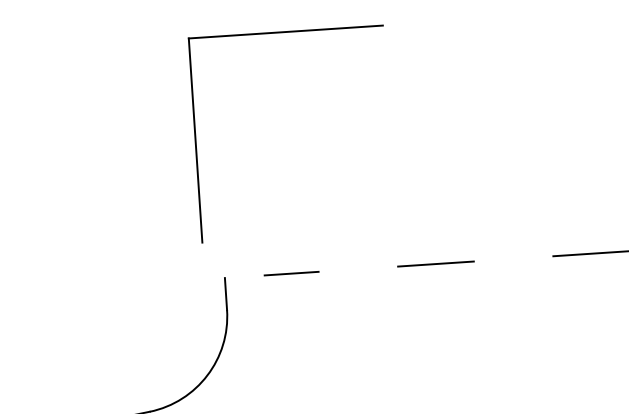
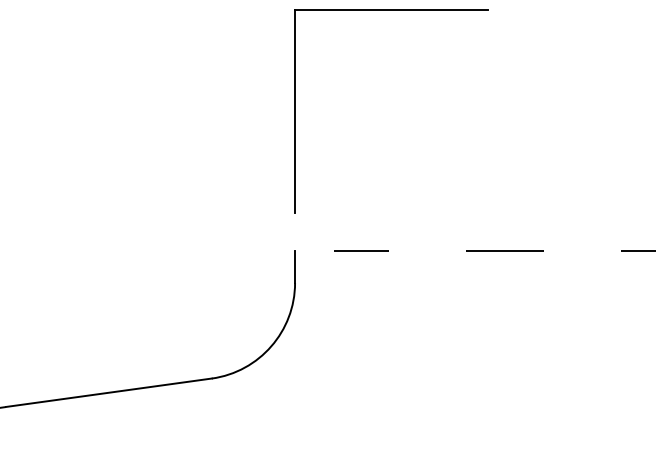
part: (196, 140) -> (295, 111), moved

